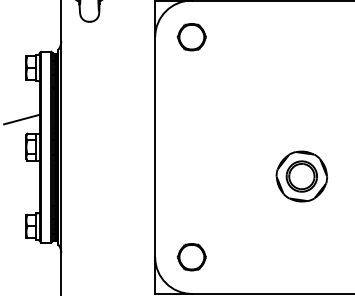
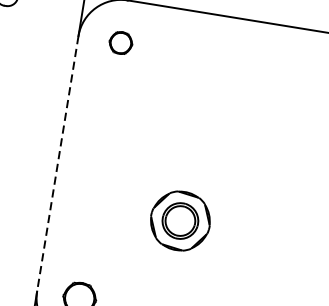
part: (191, 37) -> (120, 43), size x0.7
line: (155, 147) -> (58, 164), solid -> dashed
part: (301, 176) -> (180, 220), moved

